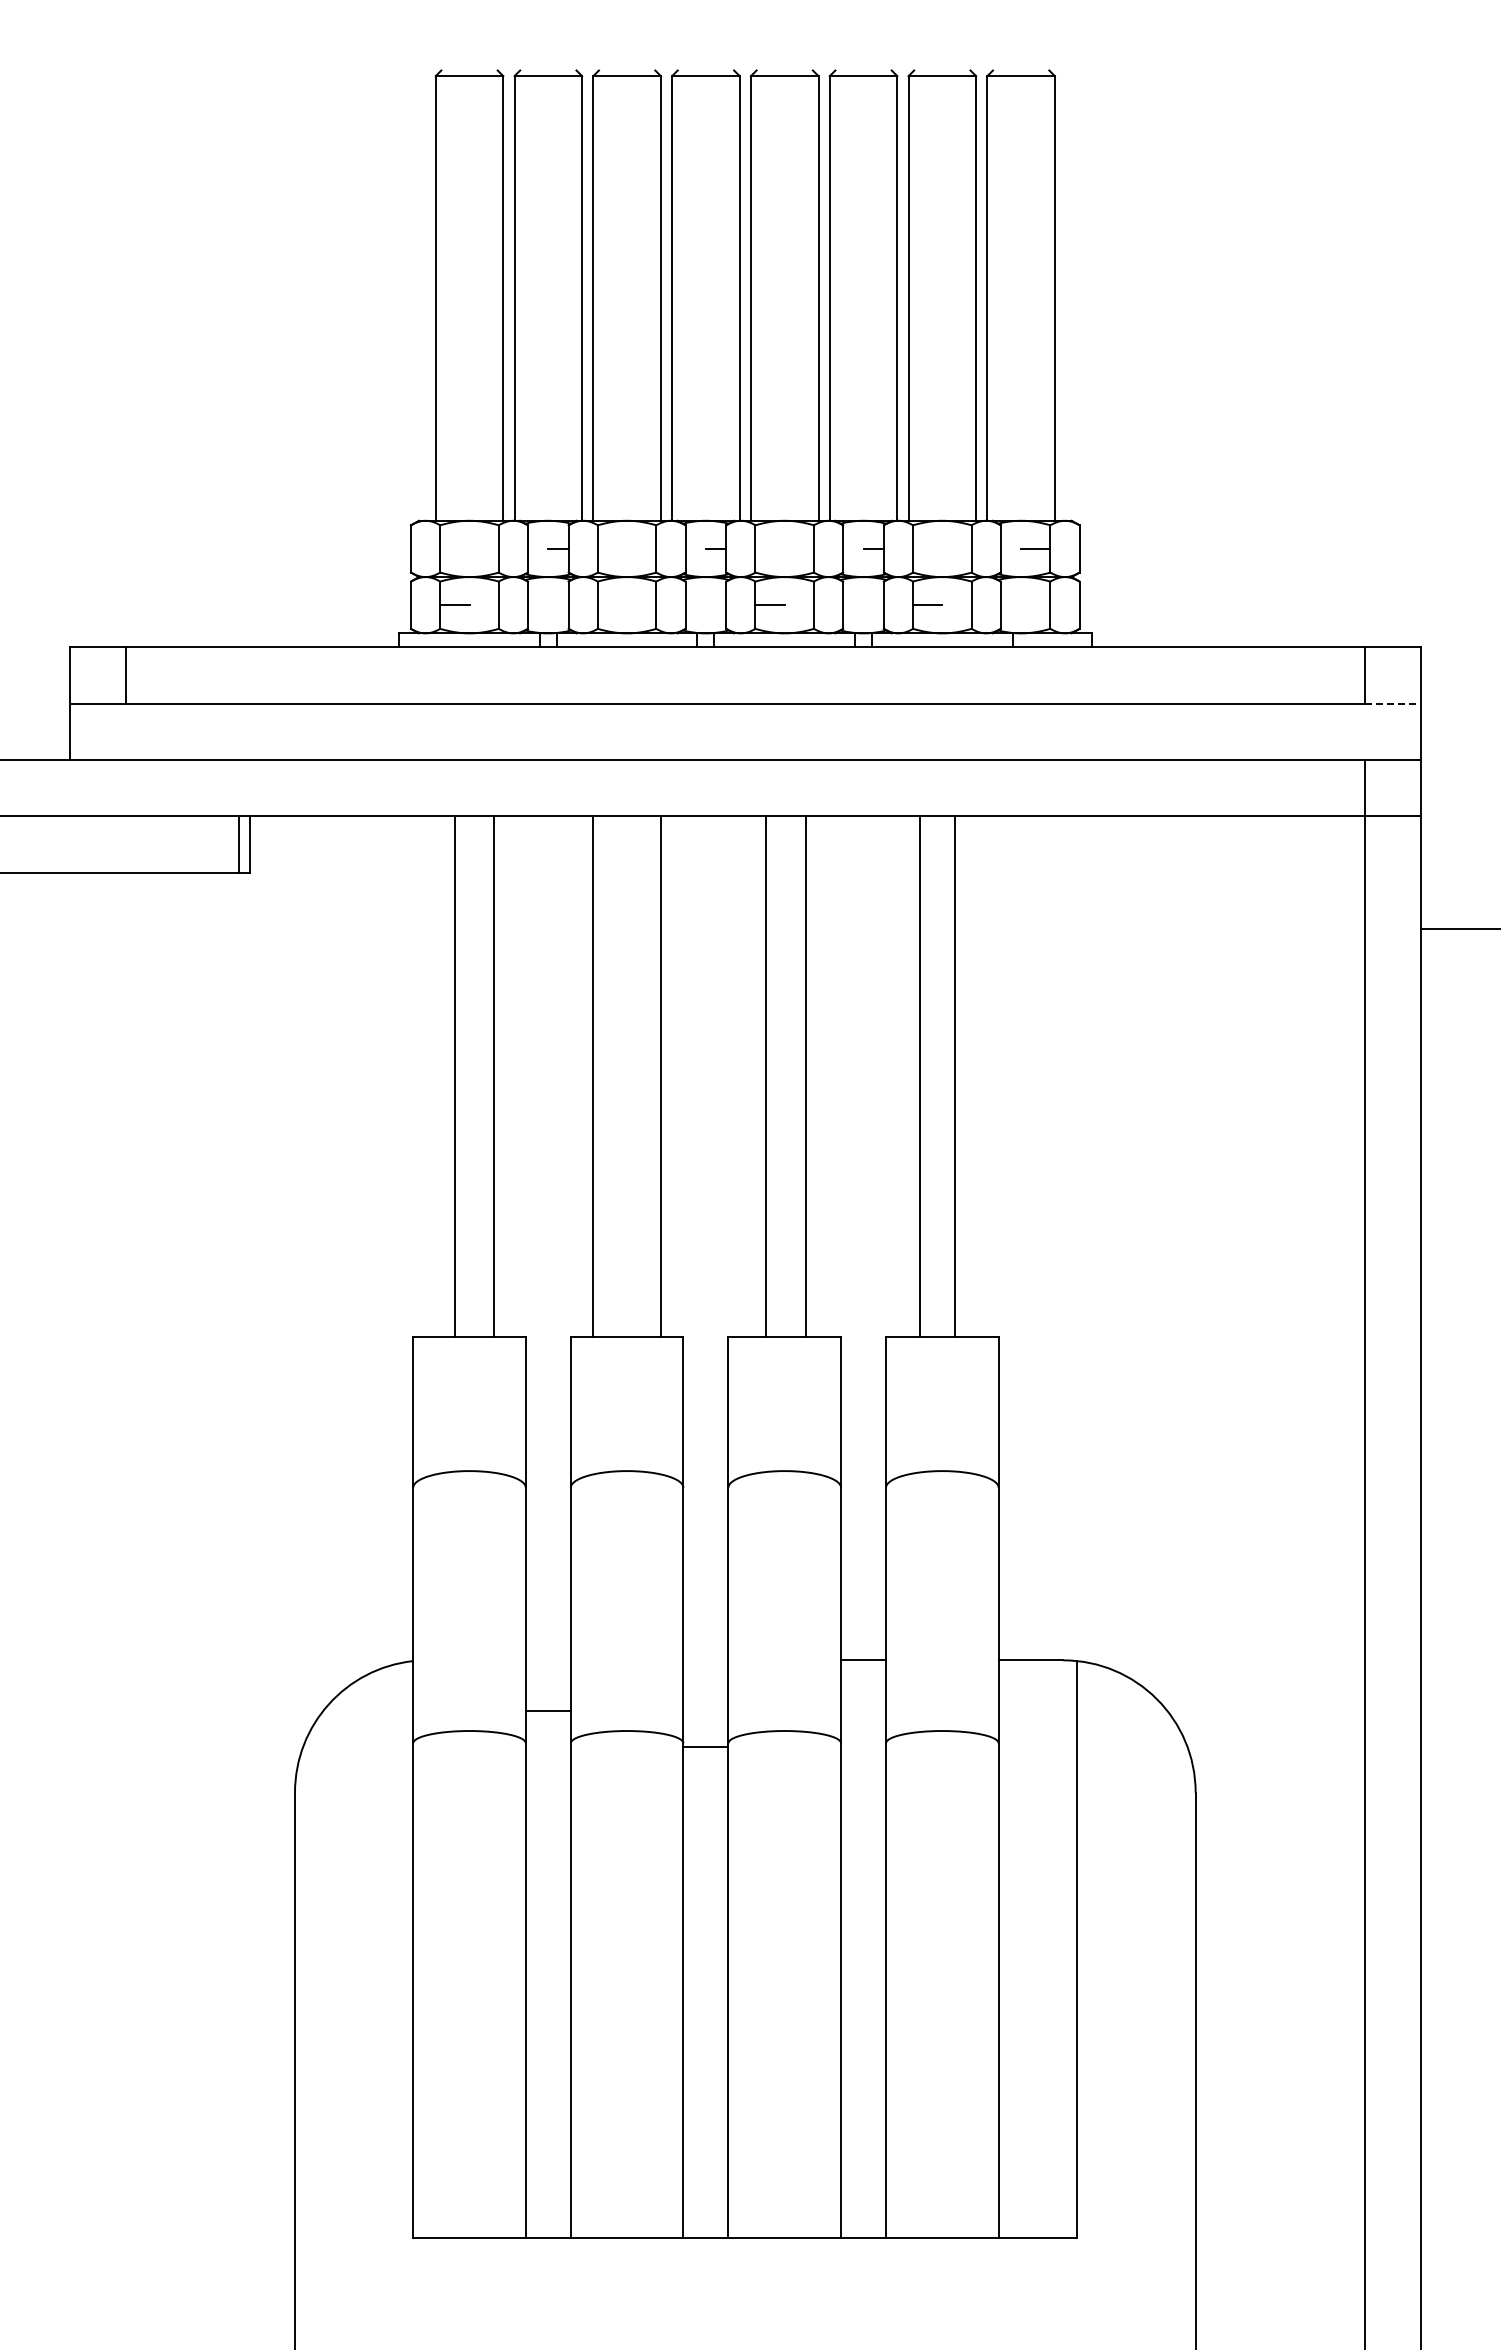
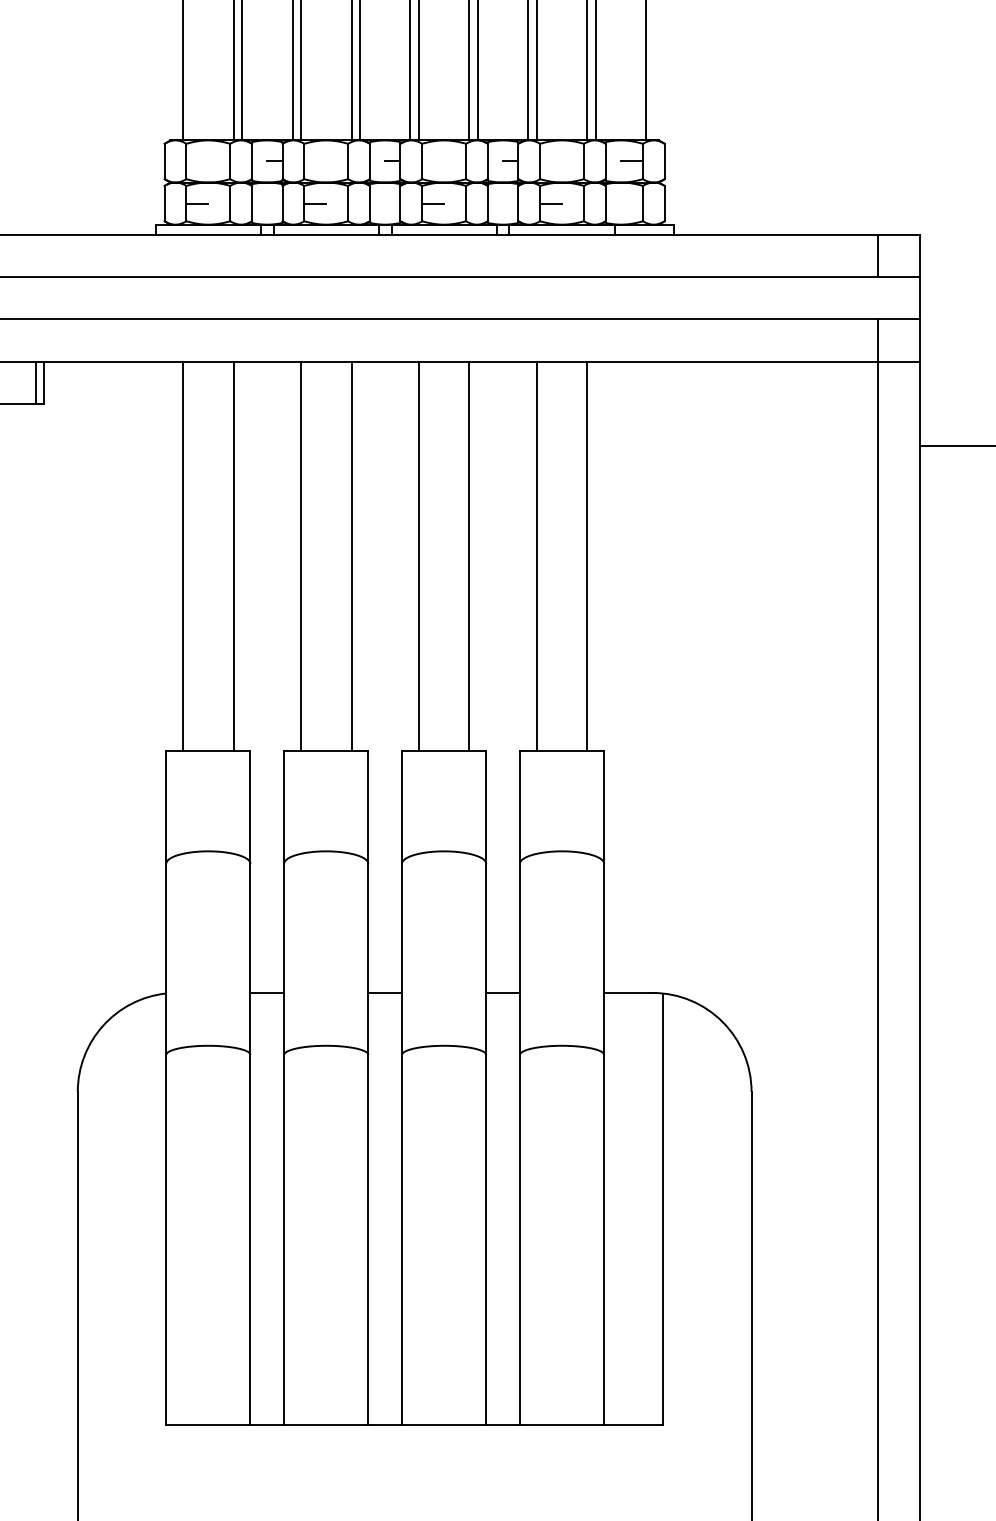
line: (612, 605) -> (315, 203), added
line: (1393, 703) -> (899, 277), dashed -> solid
line: (455, 1076) -> (233, 556), moved
line: (493, 1076) -> (182, 556), moved
line: (765, 1076) -> (469, 556), moved
line: (805, 1076) -> (418, 556), moved
line: (920, 1076) -> (587, 556), moved
line: (954, 1076) -> (536, 556), moved
line: (547, 1711) -> (266, 993), moved
line: (705, 1747) -> (384, 993), moved

